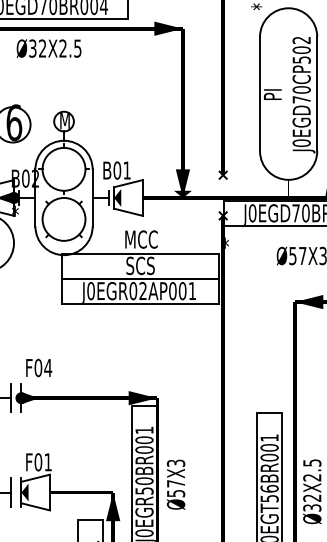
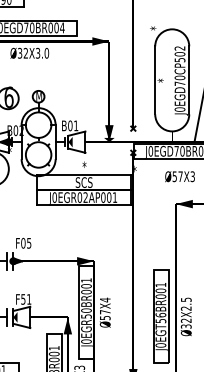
text: (70, 48) -> (42, 53), Ø32X2.5 -> Ø32X3.0
text: (272, 94) -> (162, 80), PI -> *
text: (141, 238) -> (84, 166), MCC -> *
text: (46, 368) -> (28, 243), F04 -> F05
text: (38, 462) -> (23, 299), F01 -> F51
text: (174, 462) -> (104, 299), Ø57X3 -> Ø57X4

